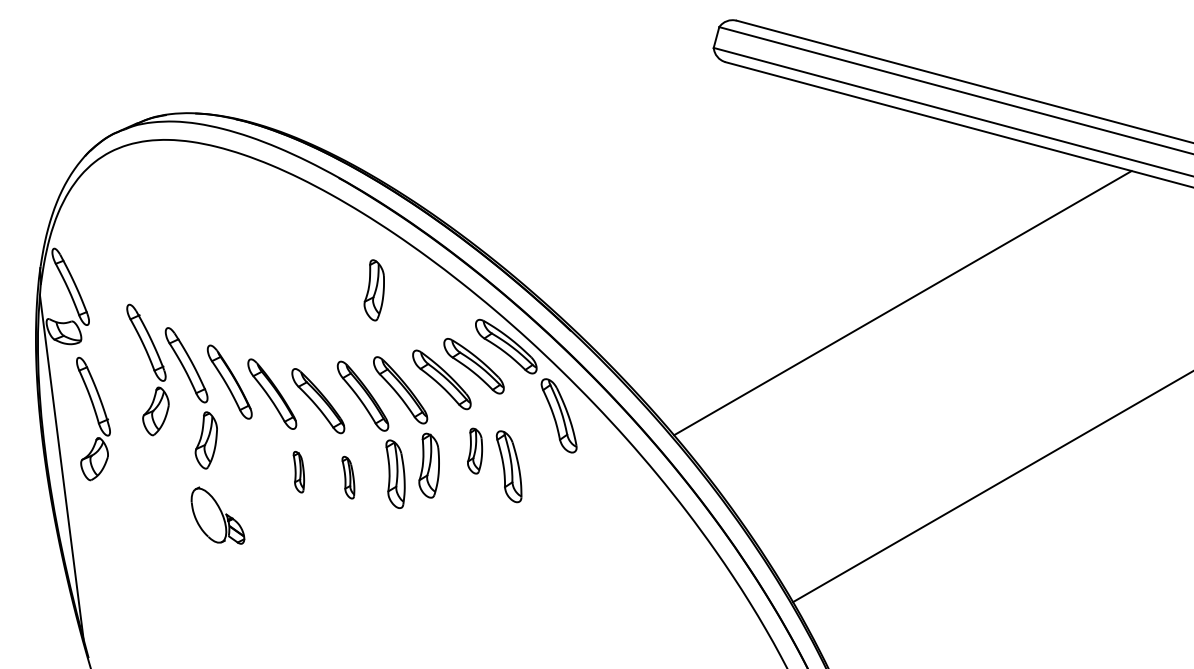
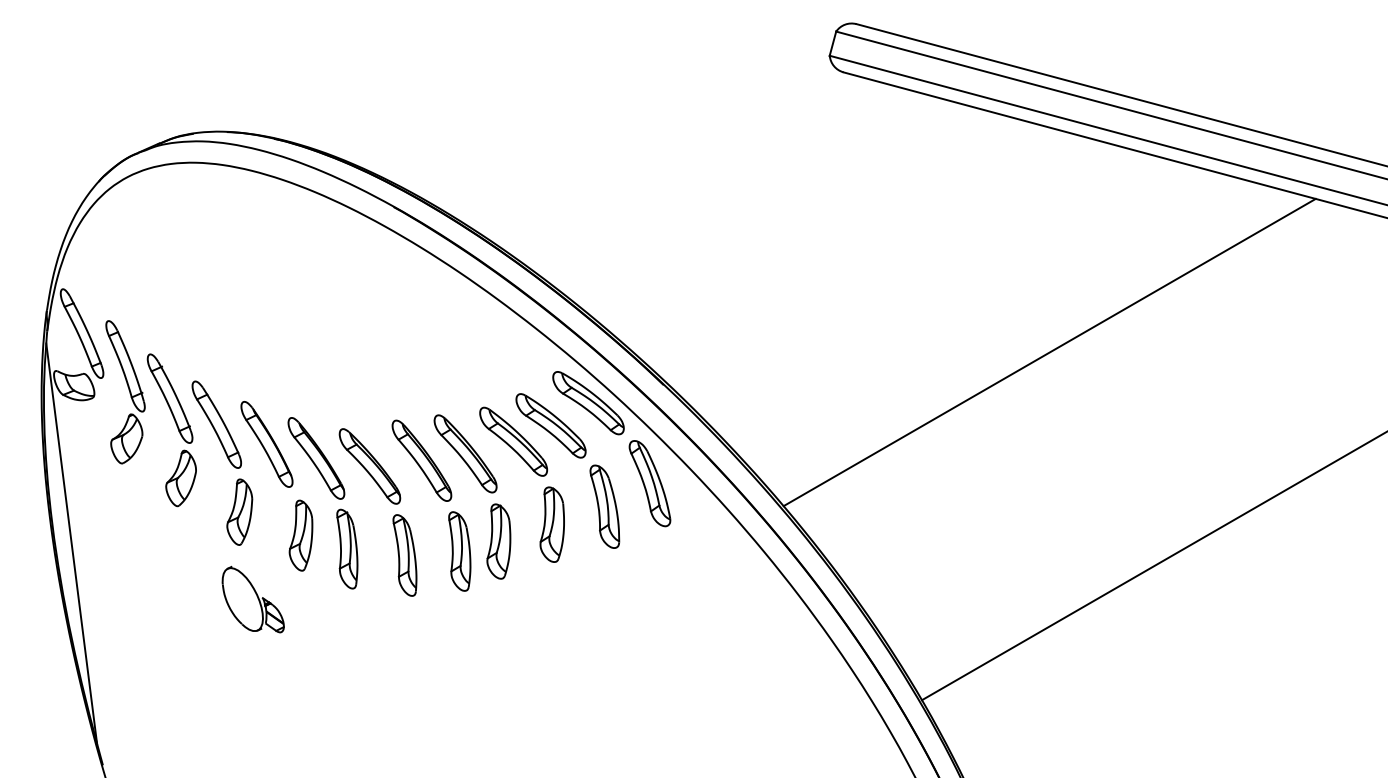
part: (373, 290) -> (300, 535), moved
part: (93, 419) -> (125, 392), moved
part: (474, 451) -> (551, 524), size x1.43
part: (508, 466) -> (604, 506), moved
part: (299, 471) -> (347, 548), size x1.67
part: (348, 477) -> (404, 555), size x1.67

